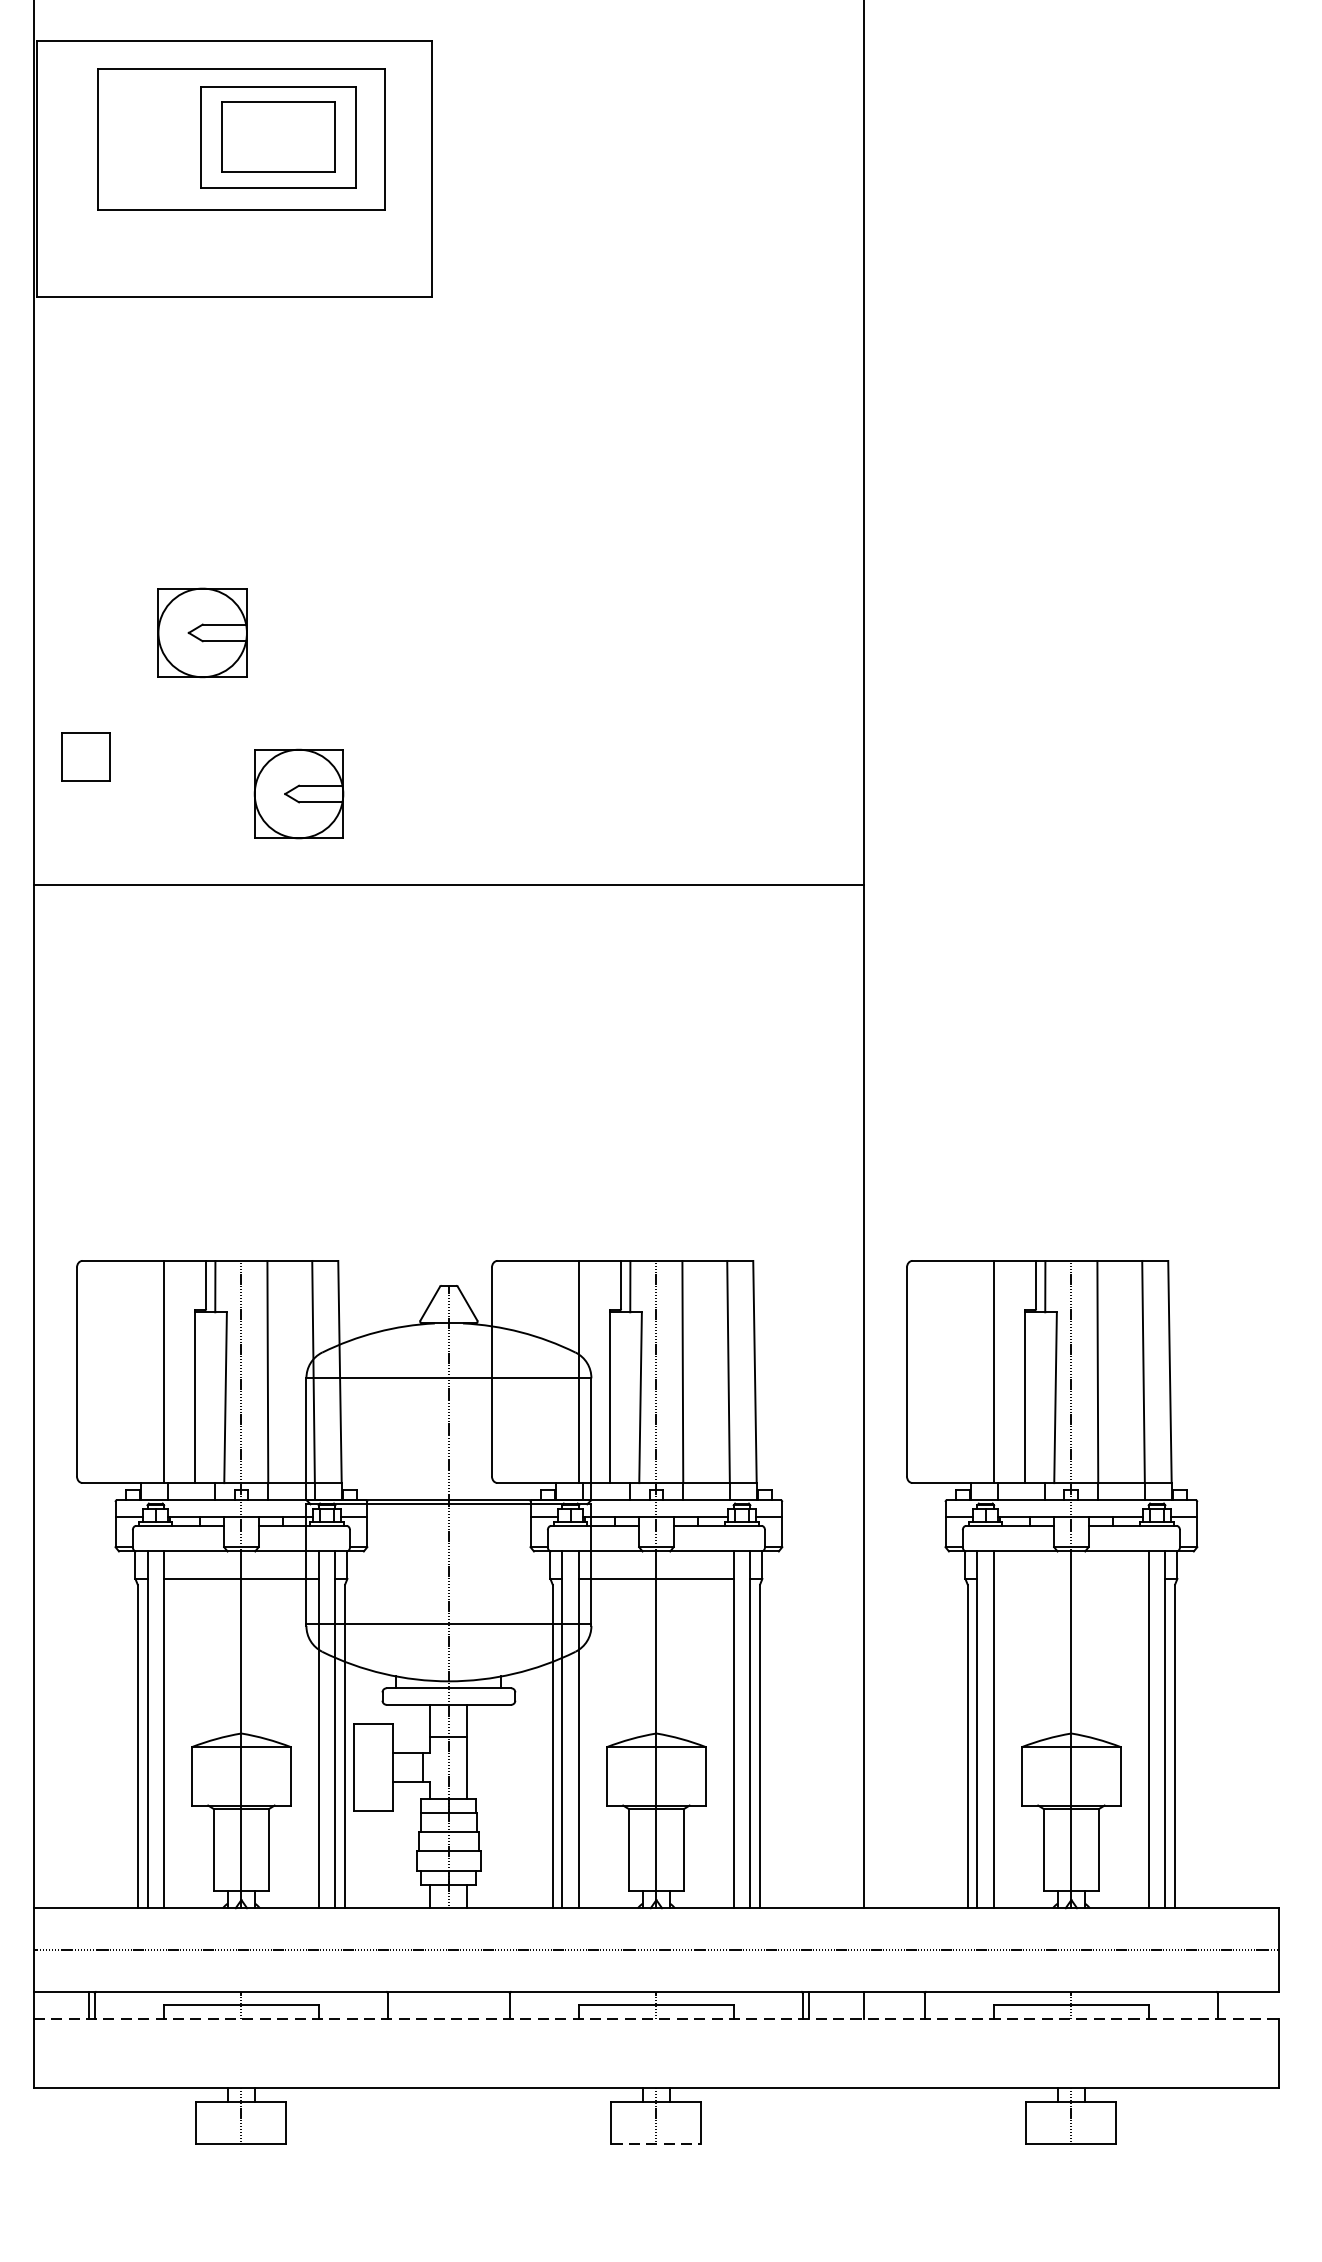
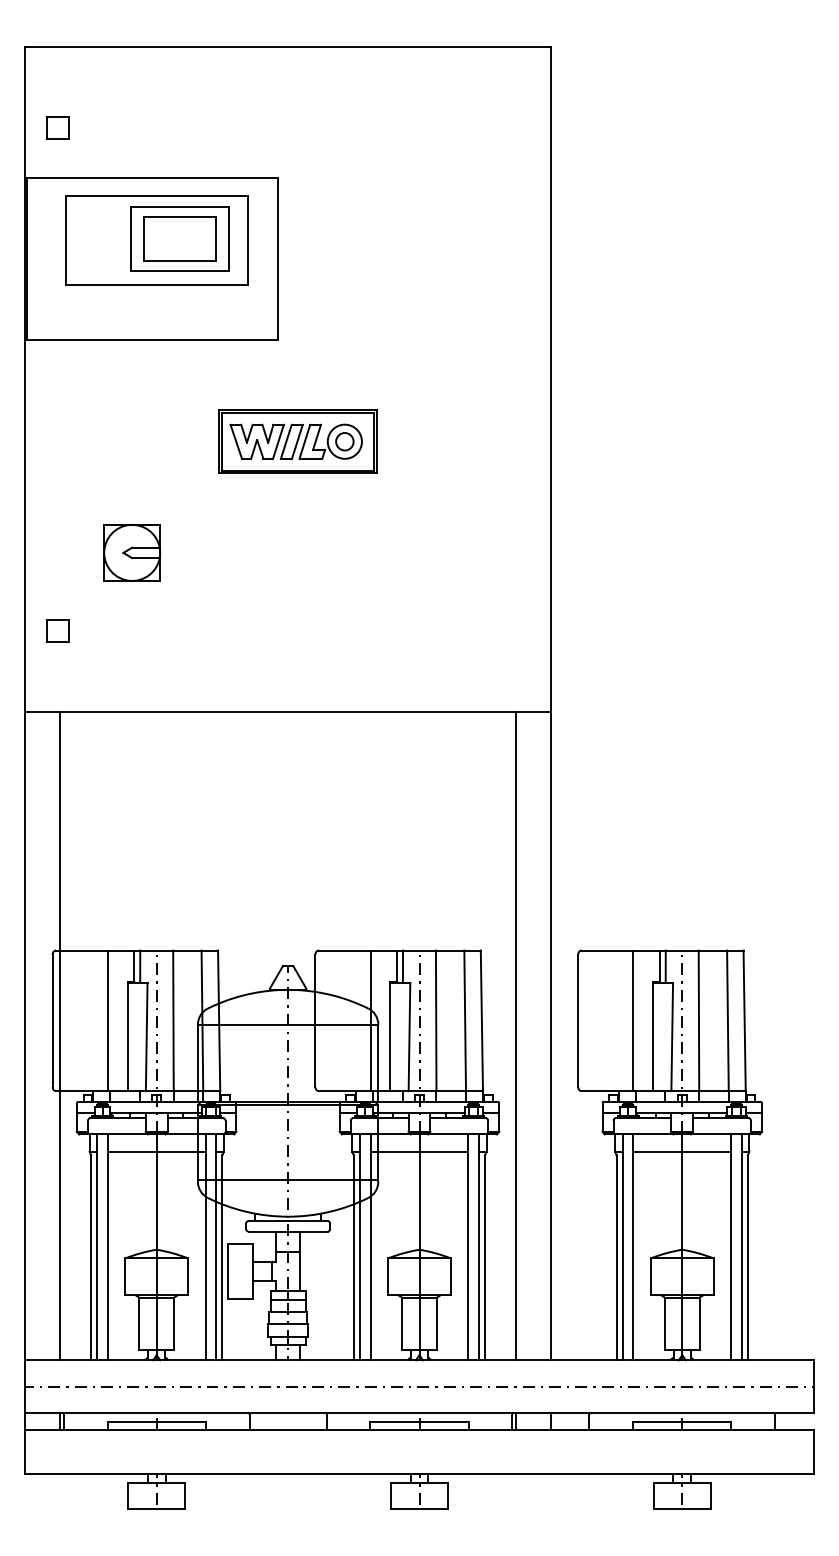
part: (463, 456) -> (297, 441), added
part: (84, 755) -> (57, 630), size x0.71
part: (299, 793) -> (193, 654), removed
line: (89, 1396) -> (60, 1036), added
line: (808, 1396) -> (515, 1036), added
line: (1071, 1578) -> (682, 1151), added
line: (656, 2019) -> (419, 1430), dashed -> solid
line: (656, 2143) -> (419, 1509), dashed -> solid

